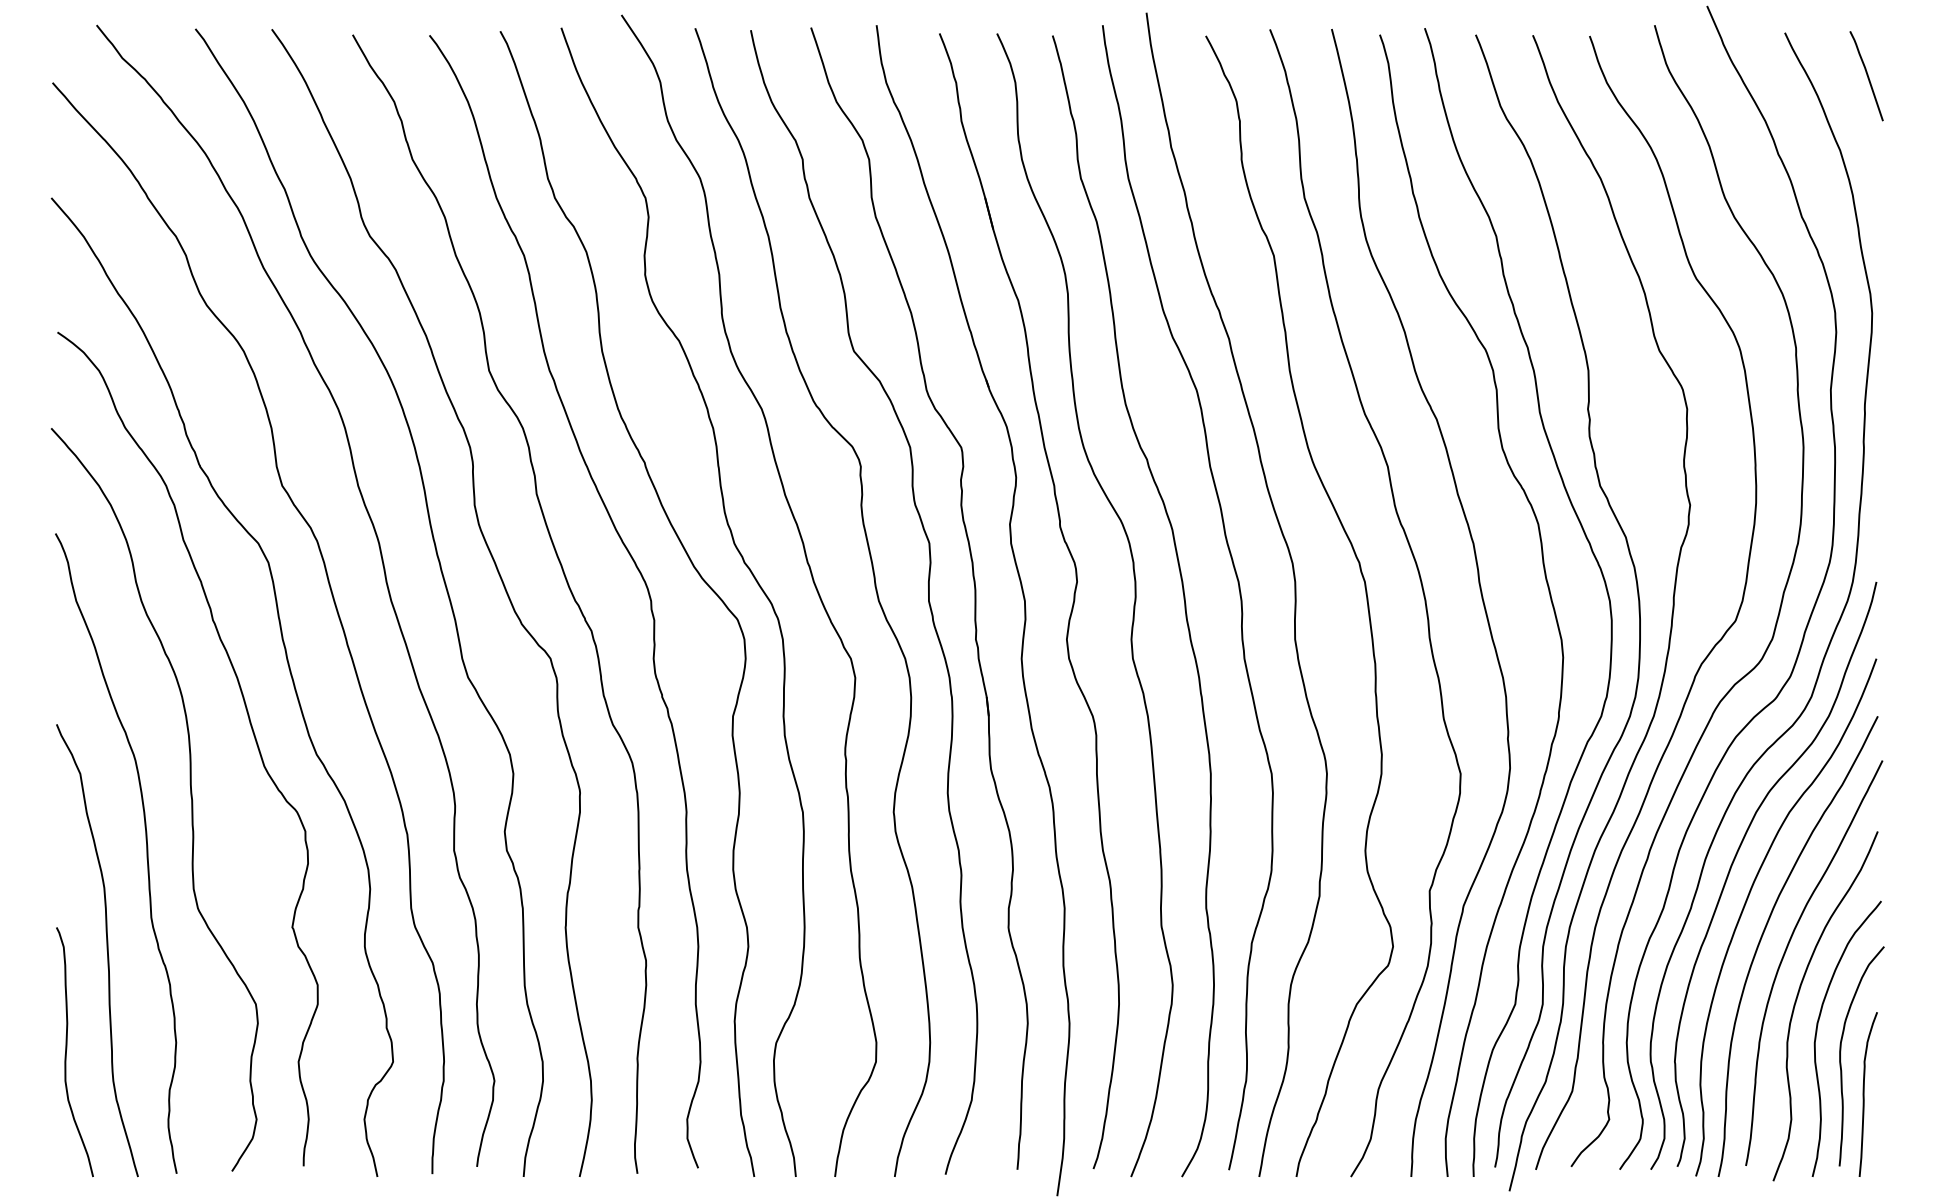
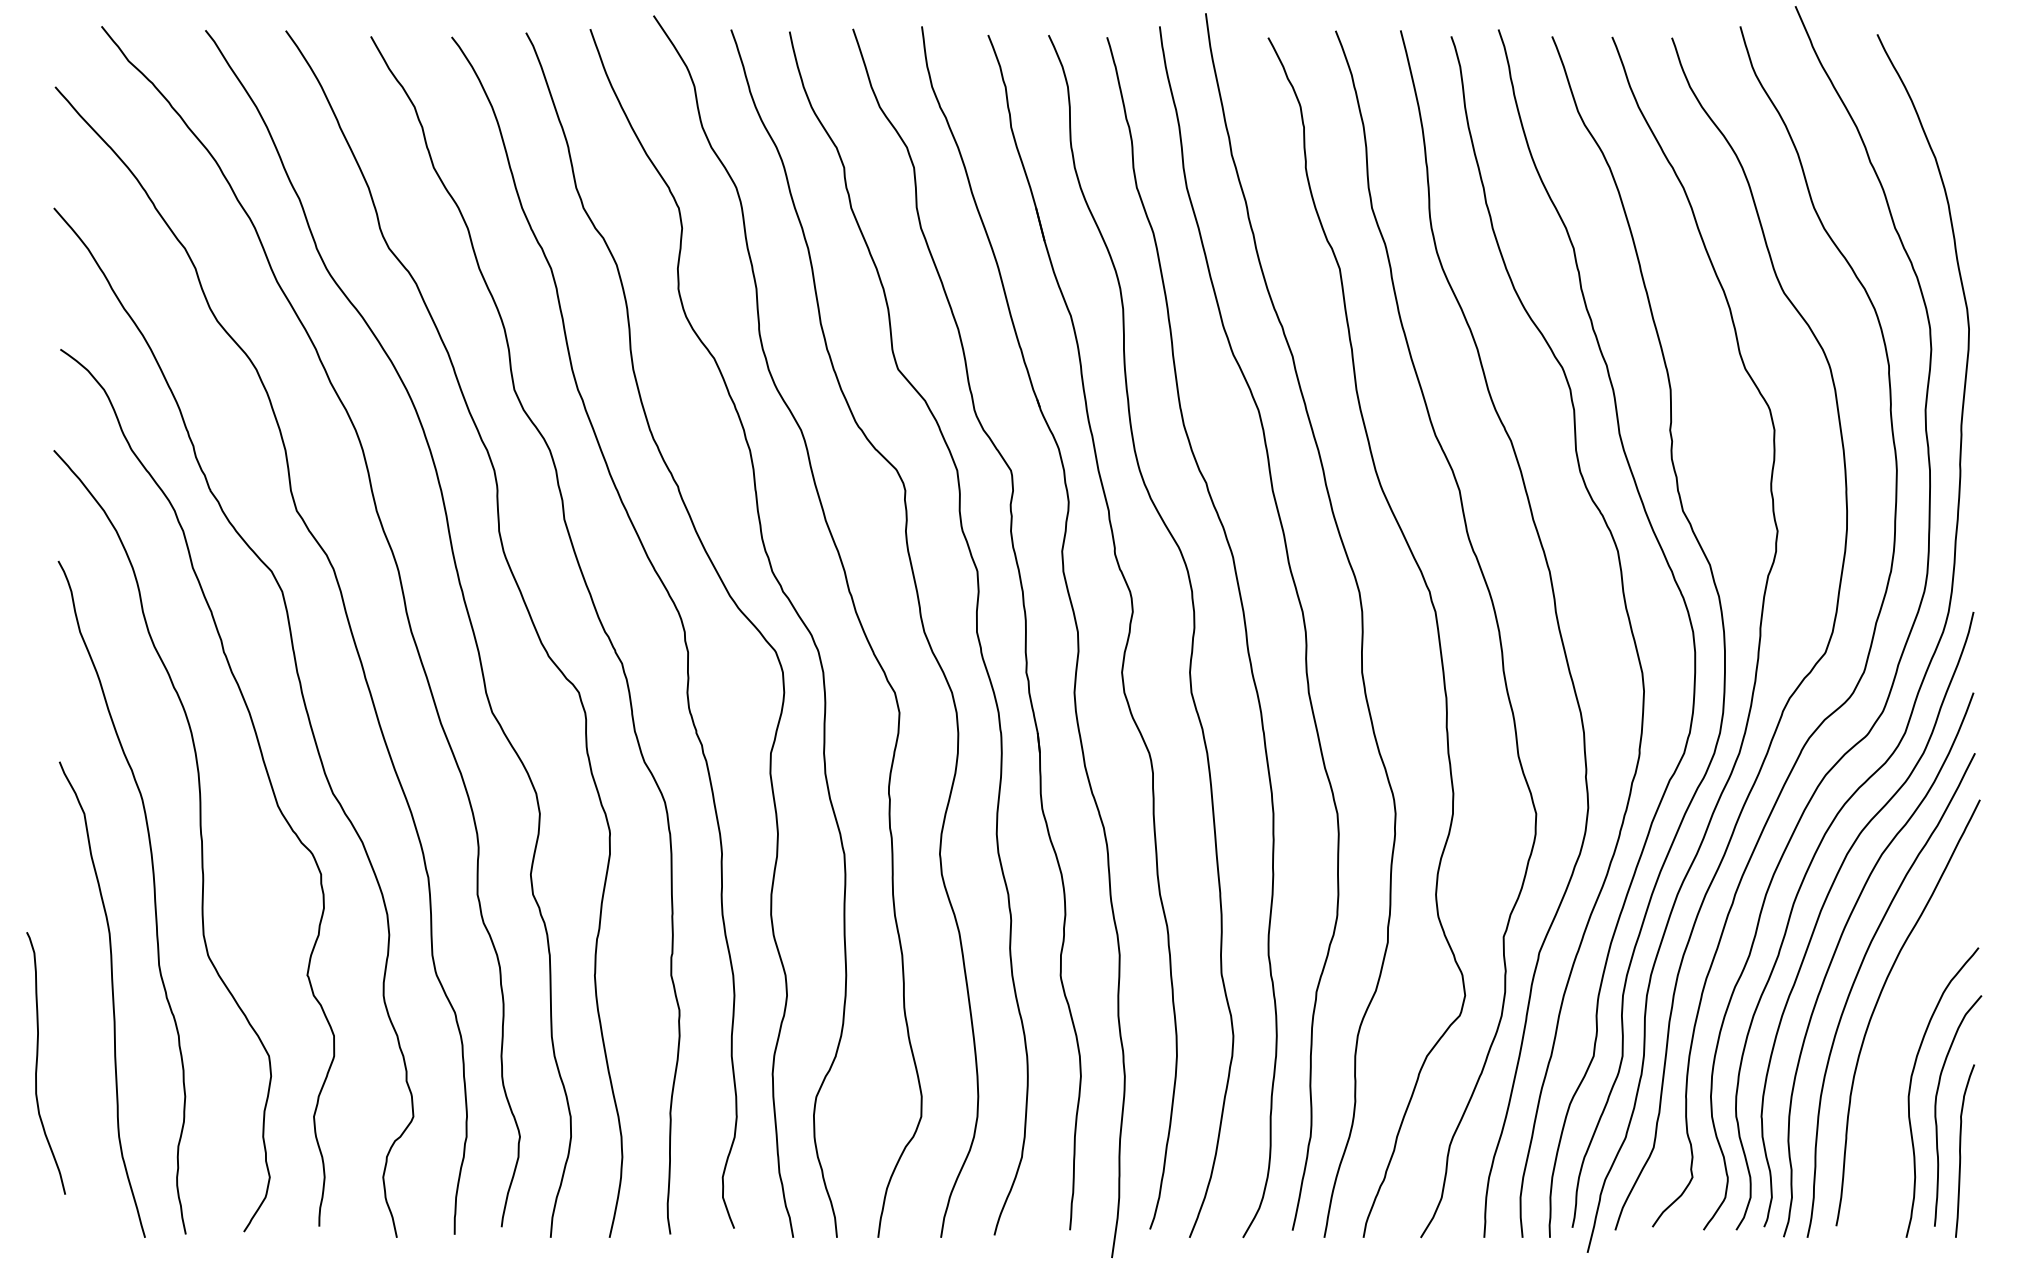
curve: (1866, 75) -> (1963, 79), removed
curve: (1798, 996) -> (1891, 1047), removed
curve: (67, 1049) -> (38, 1060), moved

